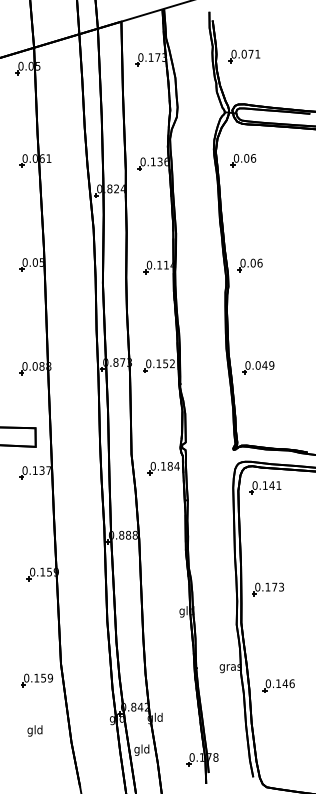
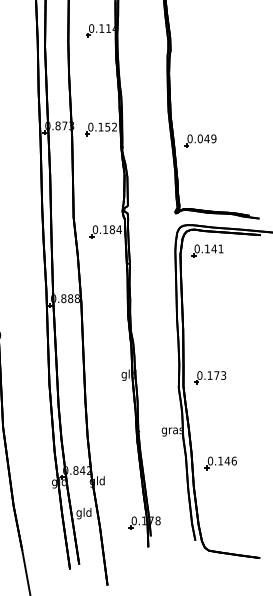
part: (249, 265) -> (191, 28), removed
part: (258, 367) -> (200, 140), moved
part: (267, 589) -> (209, 377), moved
part: (278, 685) -> (220, 462), moved

